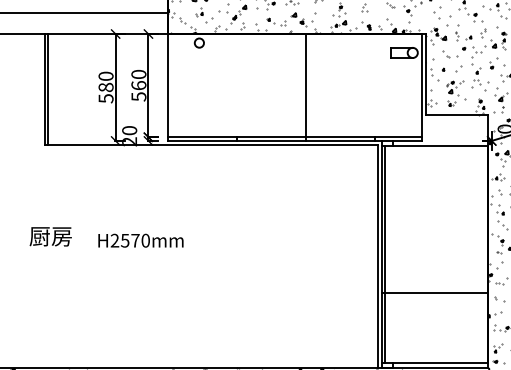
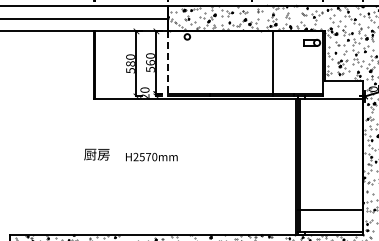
line: (168, 86) -> (168, 63), solid -> dashed
line: (306, 86) -> (273, 63), moved
line: (434, 294) -> (330, 210), moved

